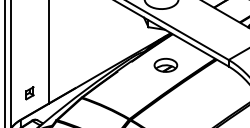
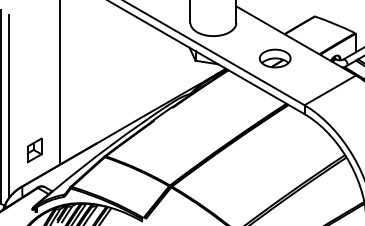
part: (165, 65) -> (274, 58), moved
part: (29, 93) -> (34, 150), size x1.43

